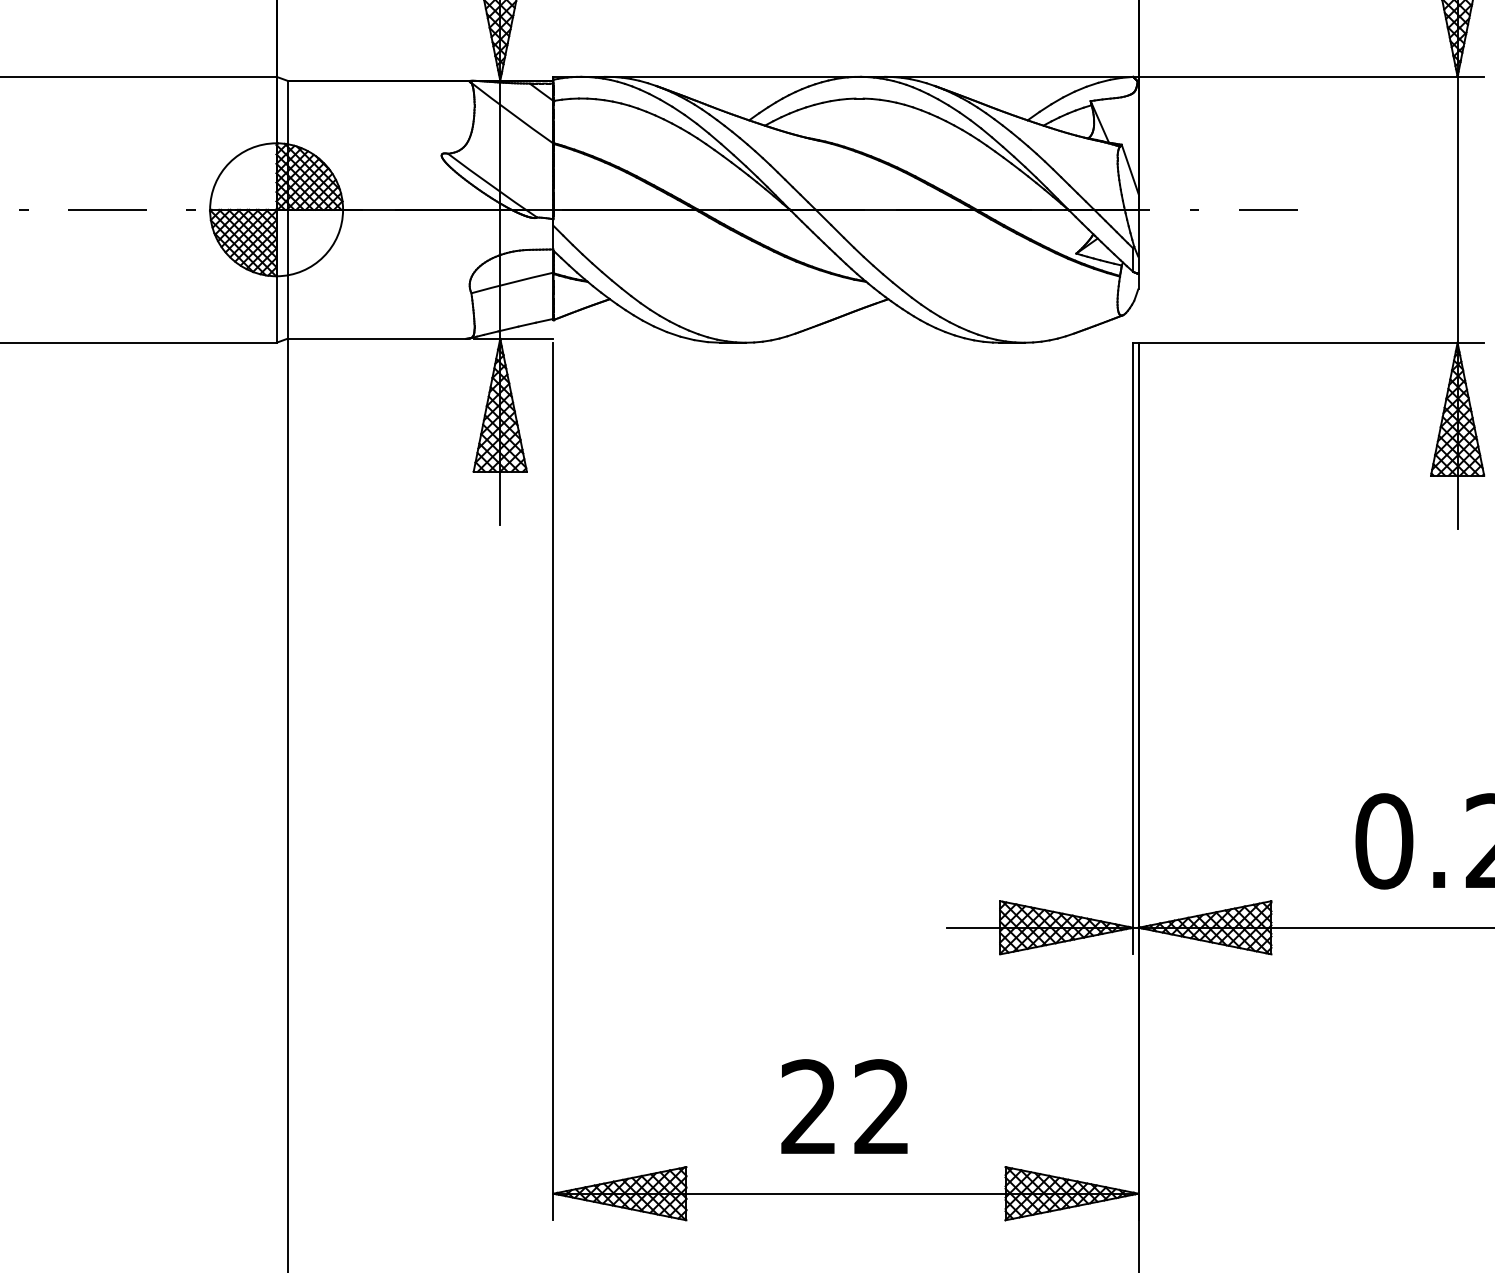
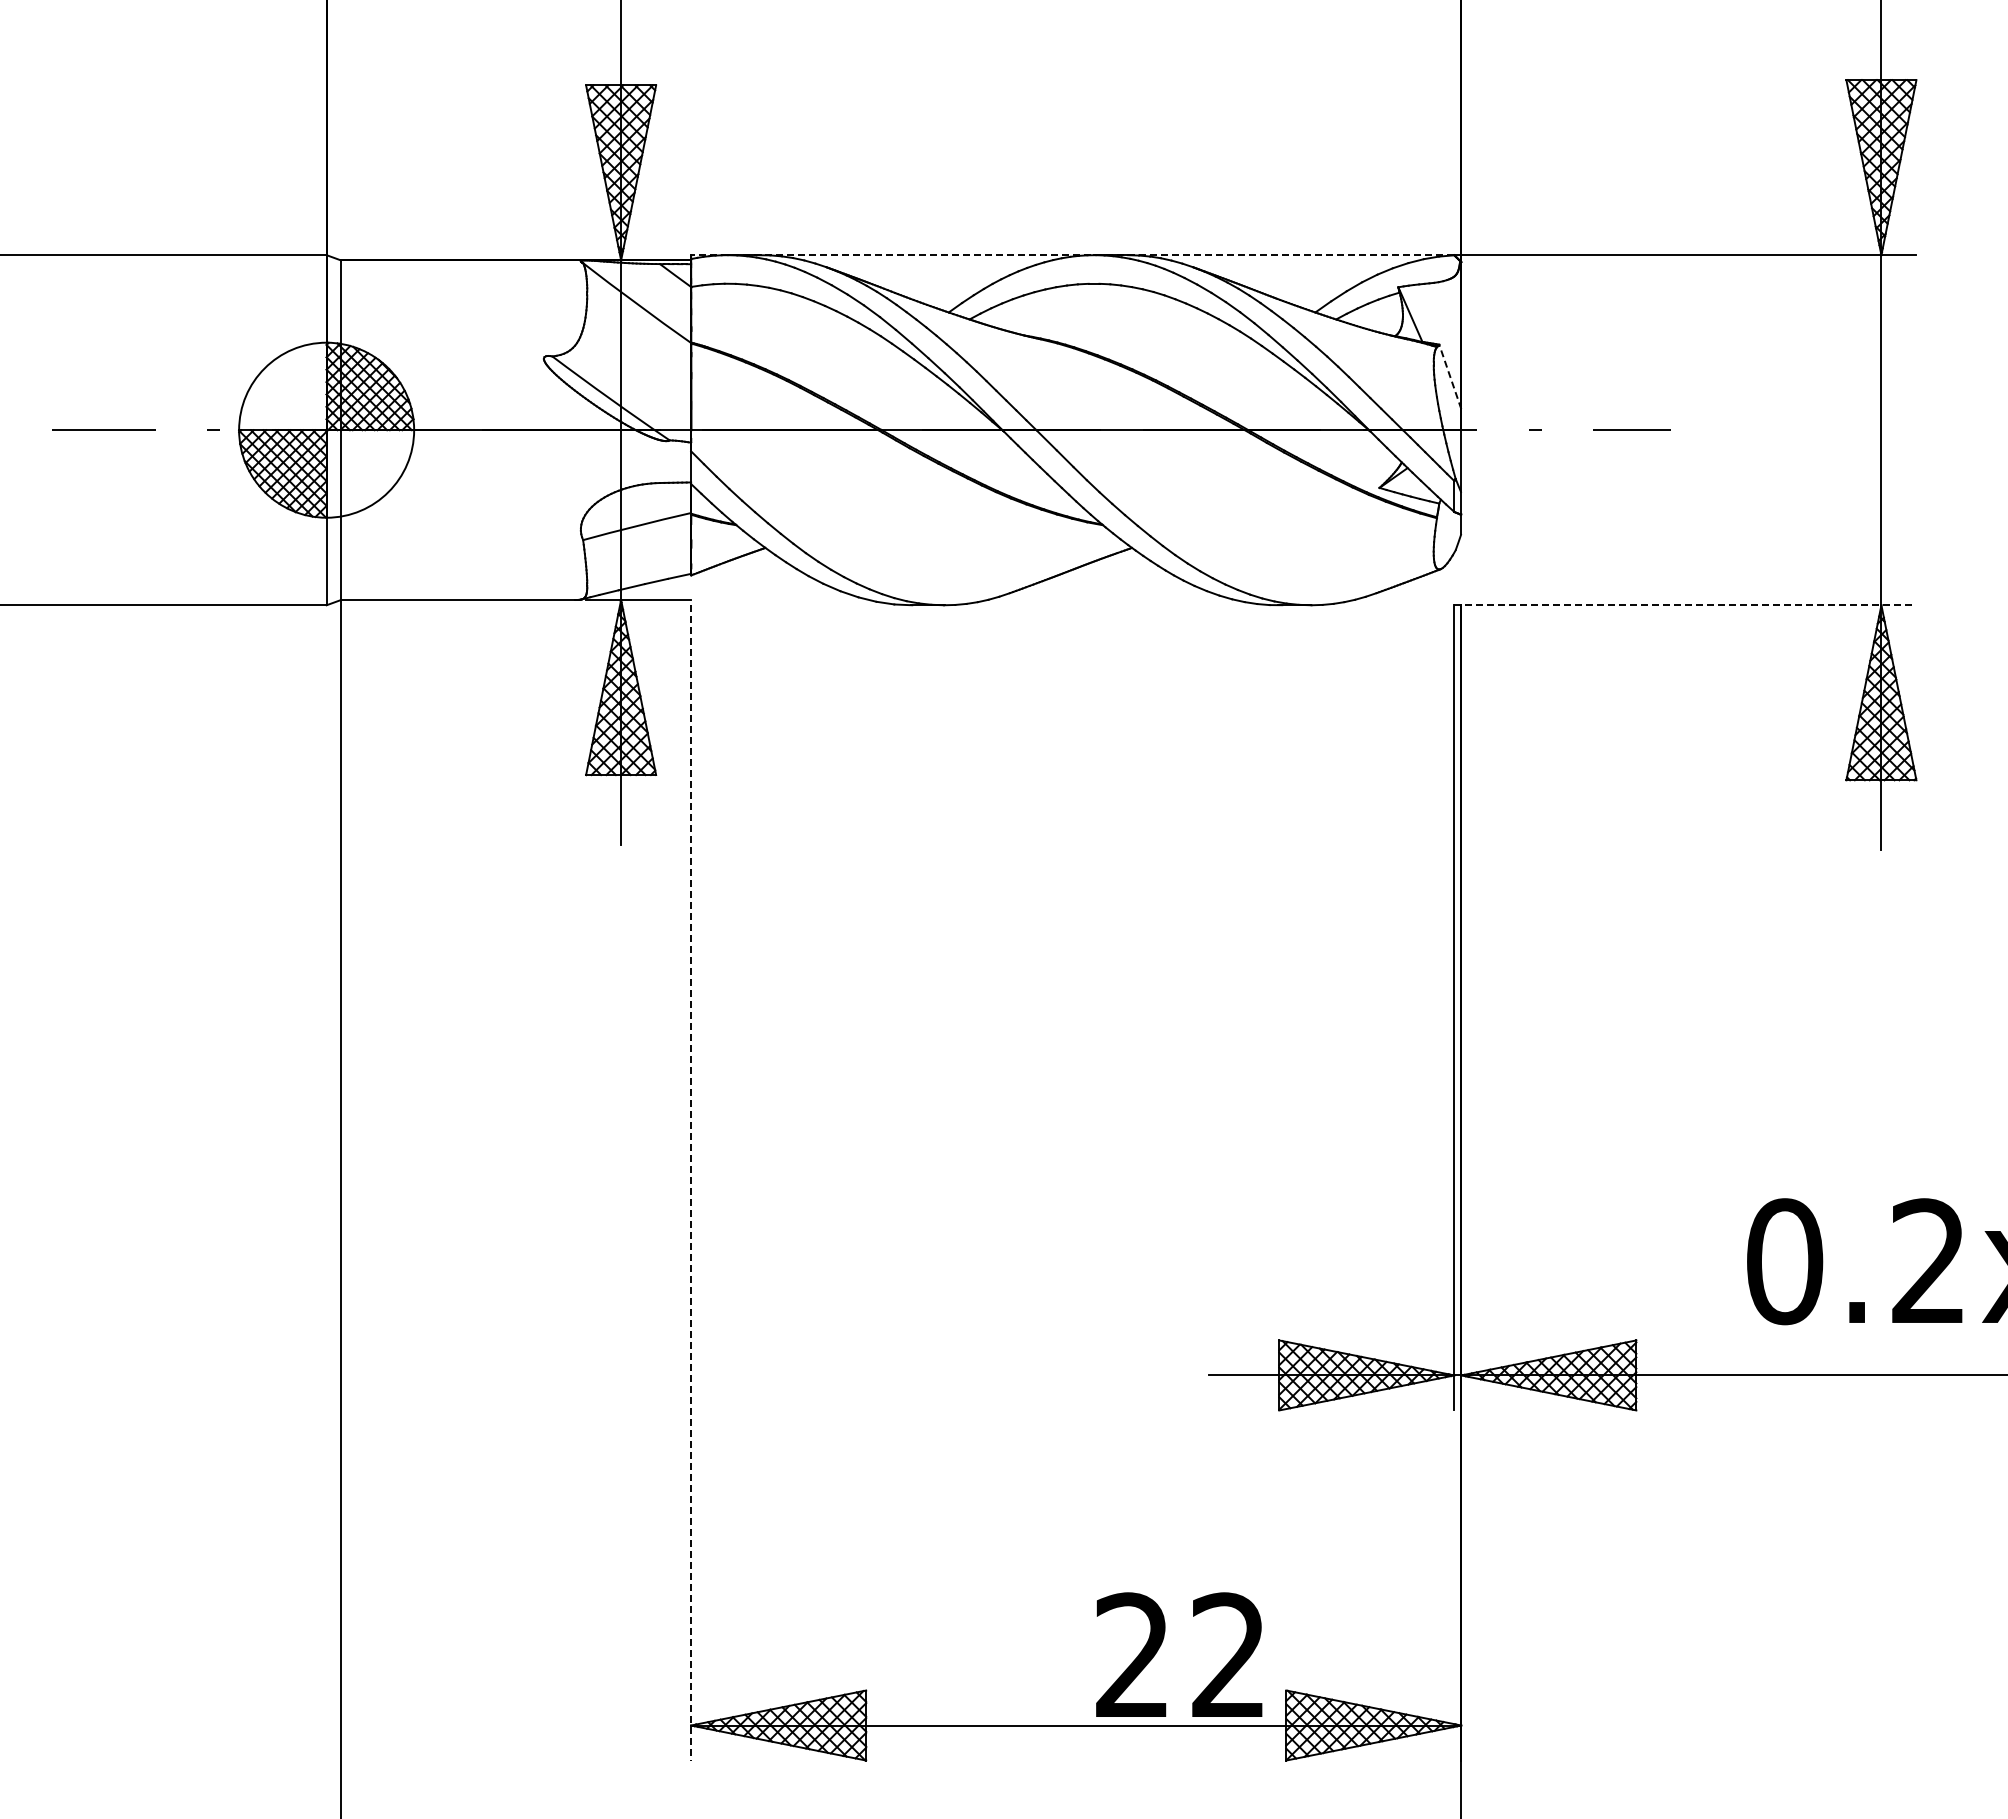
line: (843, 77) -> (1072, 255), solid -> dashed
line: (1130, 168) -> (1450, 376), solid -> dashed
line: (1308, 342) -> (1685, 605), solid -> dashed
line: (553, 781) -> (691, 1182), solid -> dashed
text: (844, 1106) -> (1179, 1654), moved

